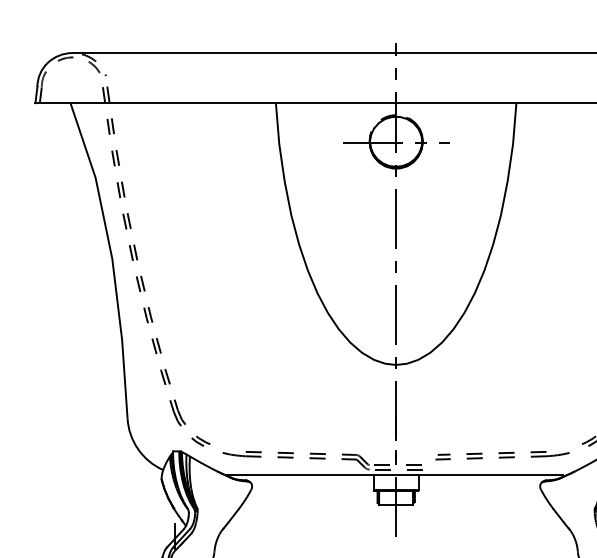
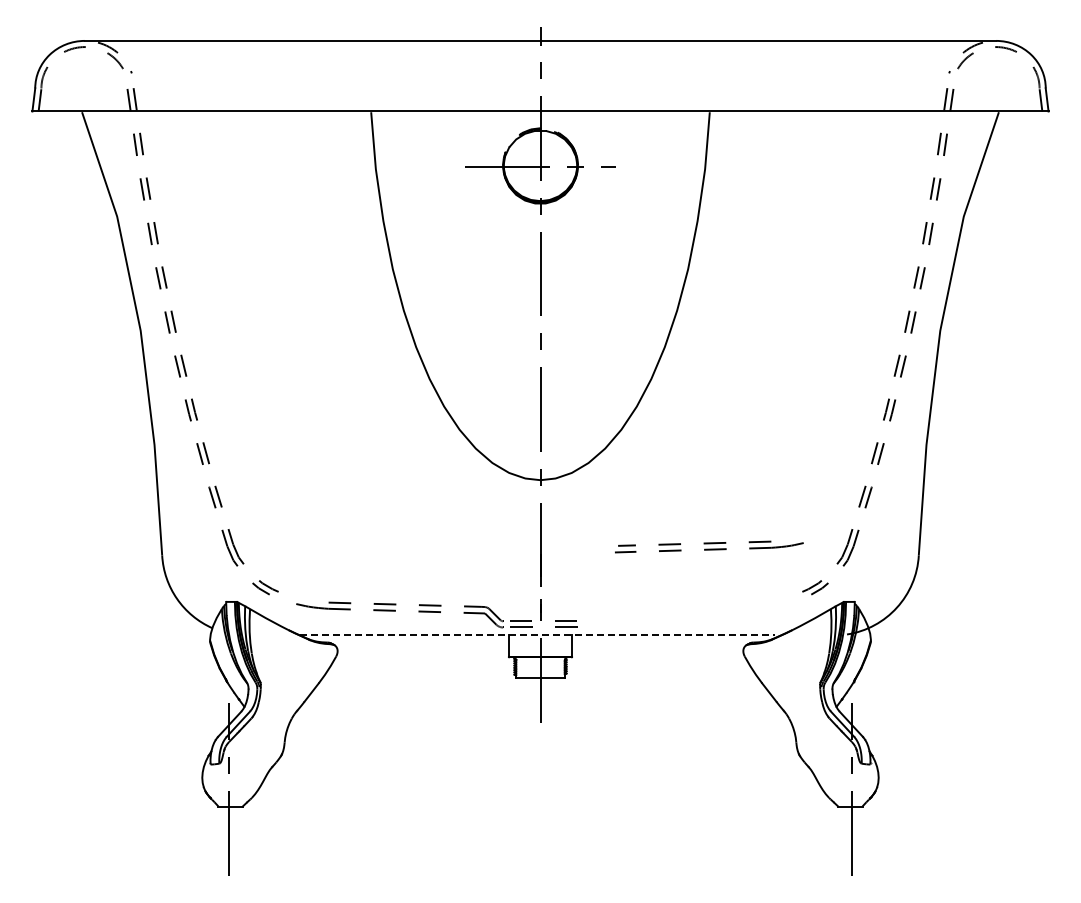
part: (502, 455) -> (709, 546), moved
line: (394, 475) -> (537, 635), solid -> dashed

